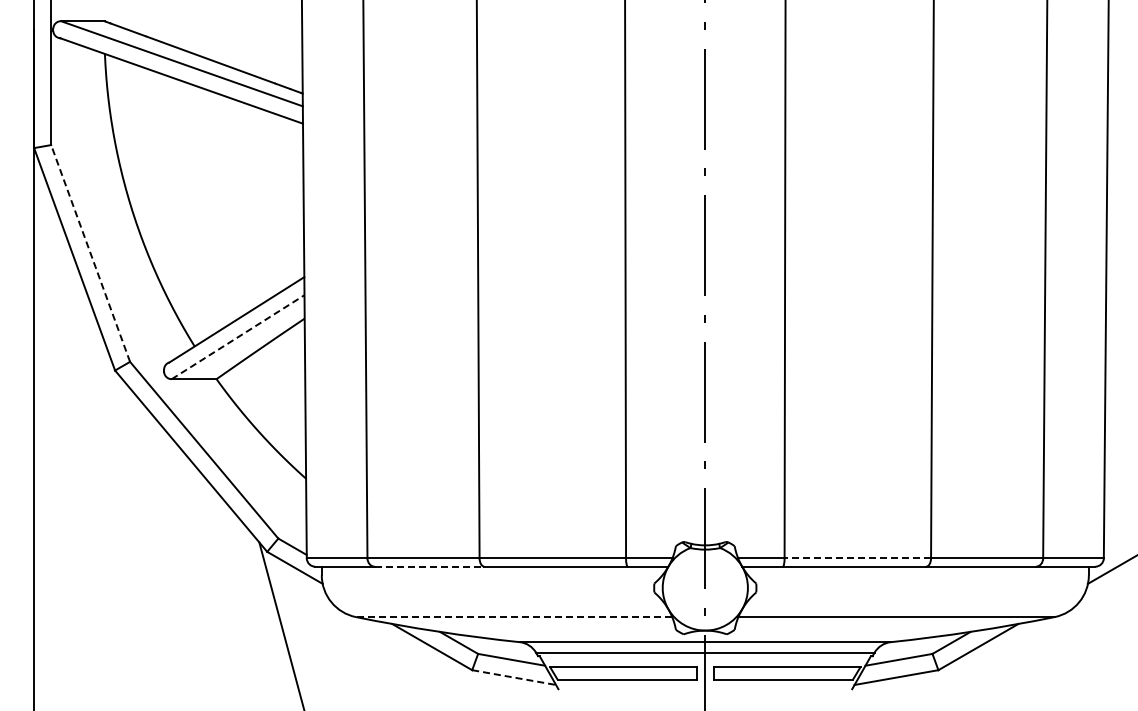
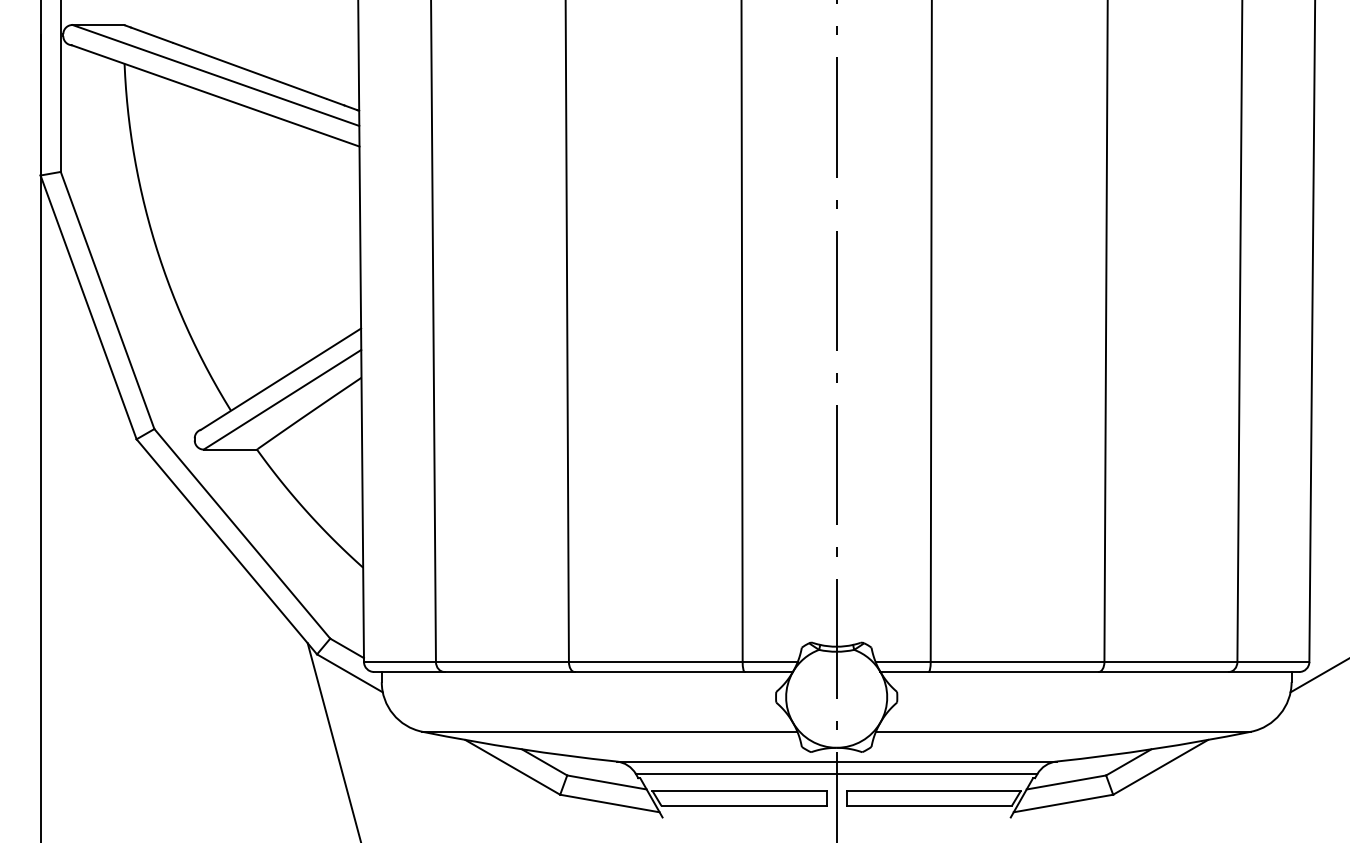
line: (90, 253) -> (107, 300), dashed -> solid
line: (238, 337) -> (282, 400), dashed -> solid
line: (857, 558) -> (1017, 662), dashed -> solid
line: (429, 566) -> (509, 671), dashed -> solid
line: (513, 617) -> (609, 732), dashed -> solid
line: (514, 677) -> (610, 803), dashed -> solid

